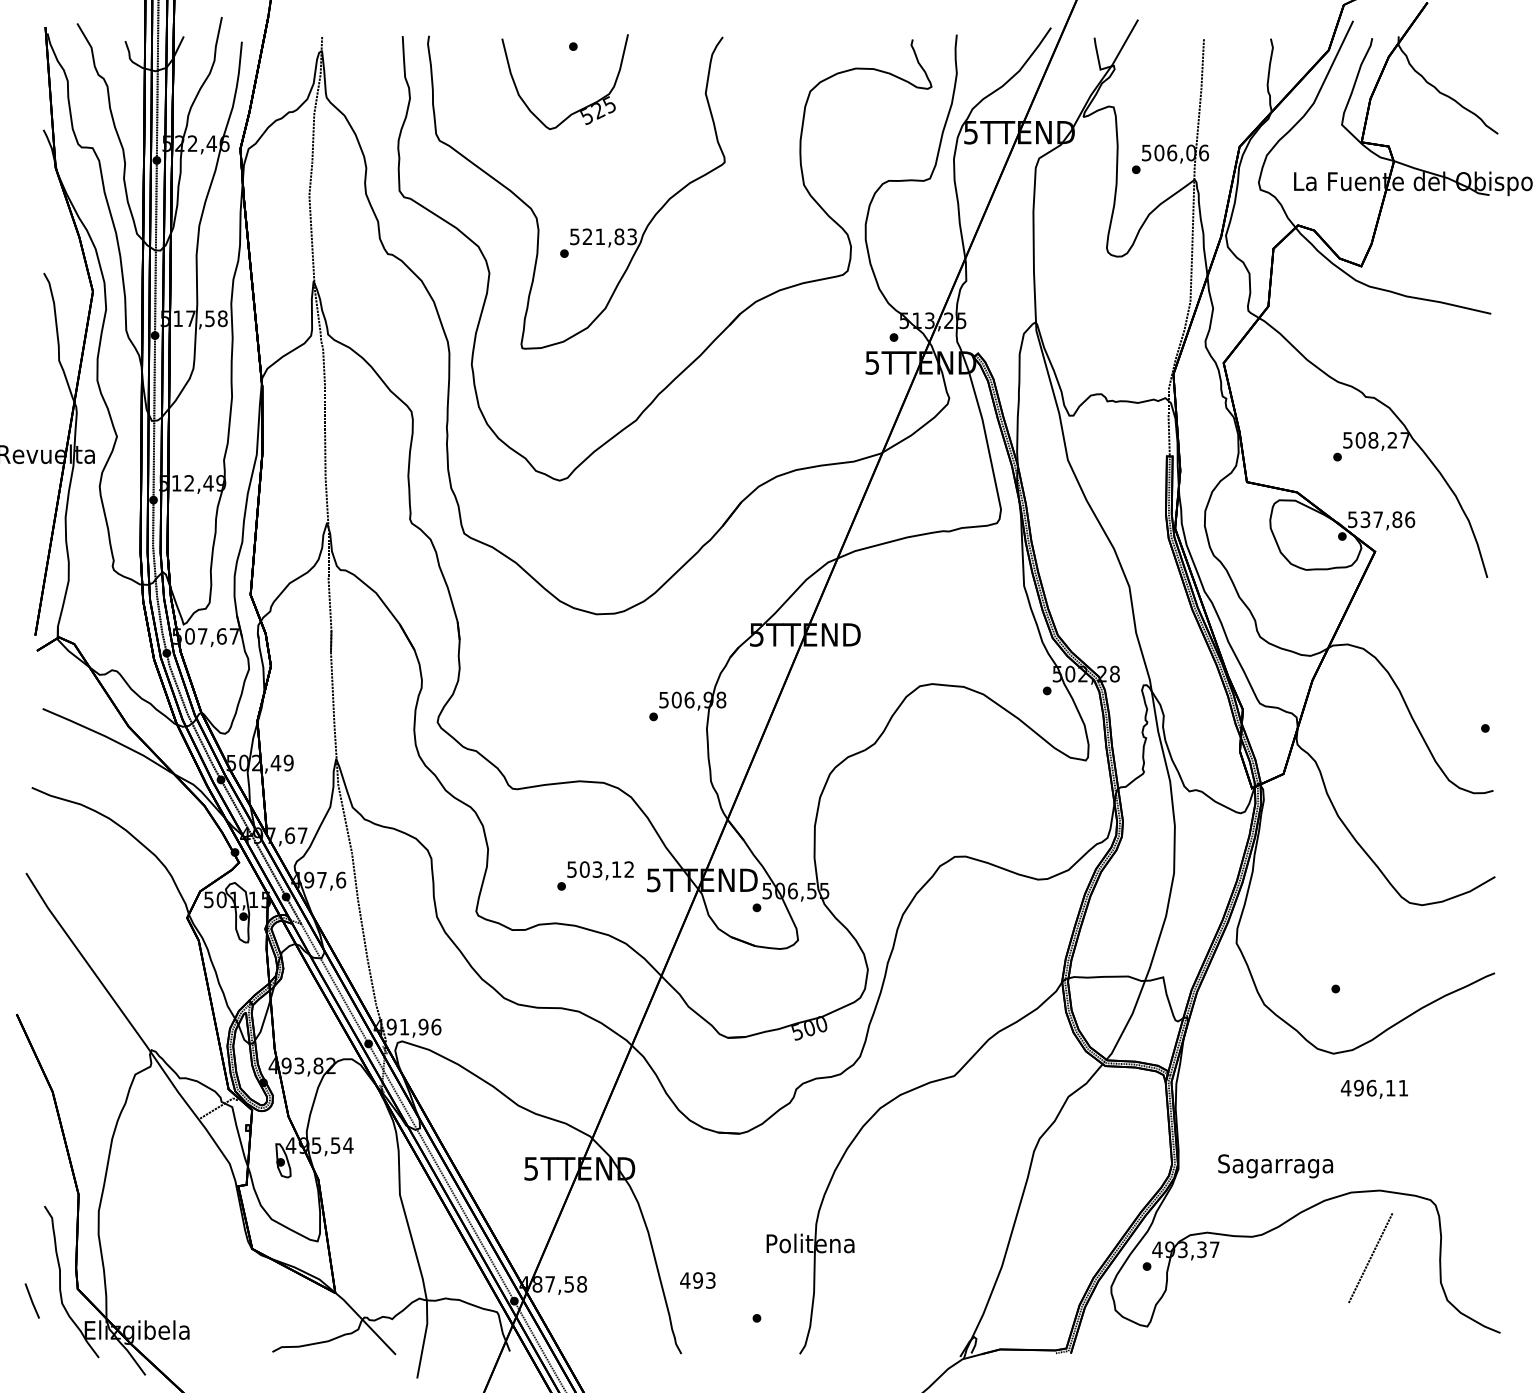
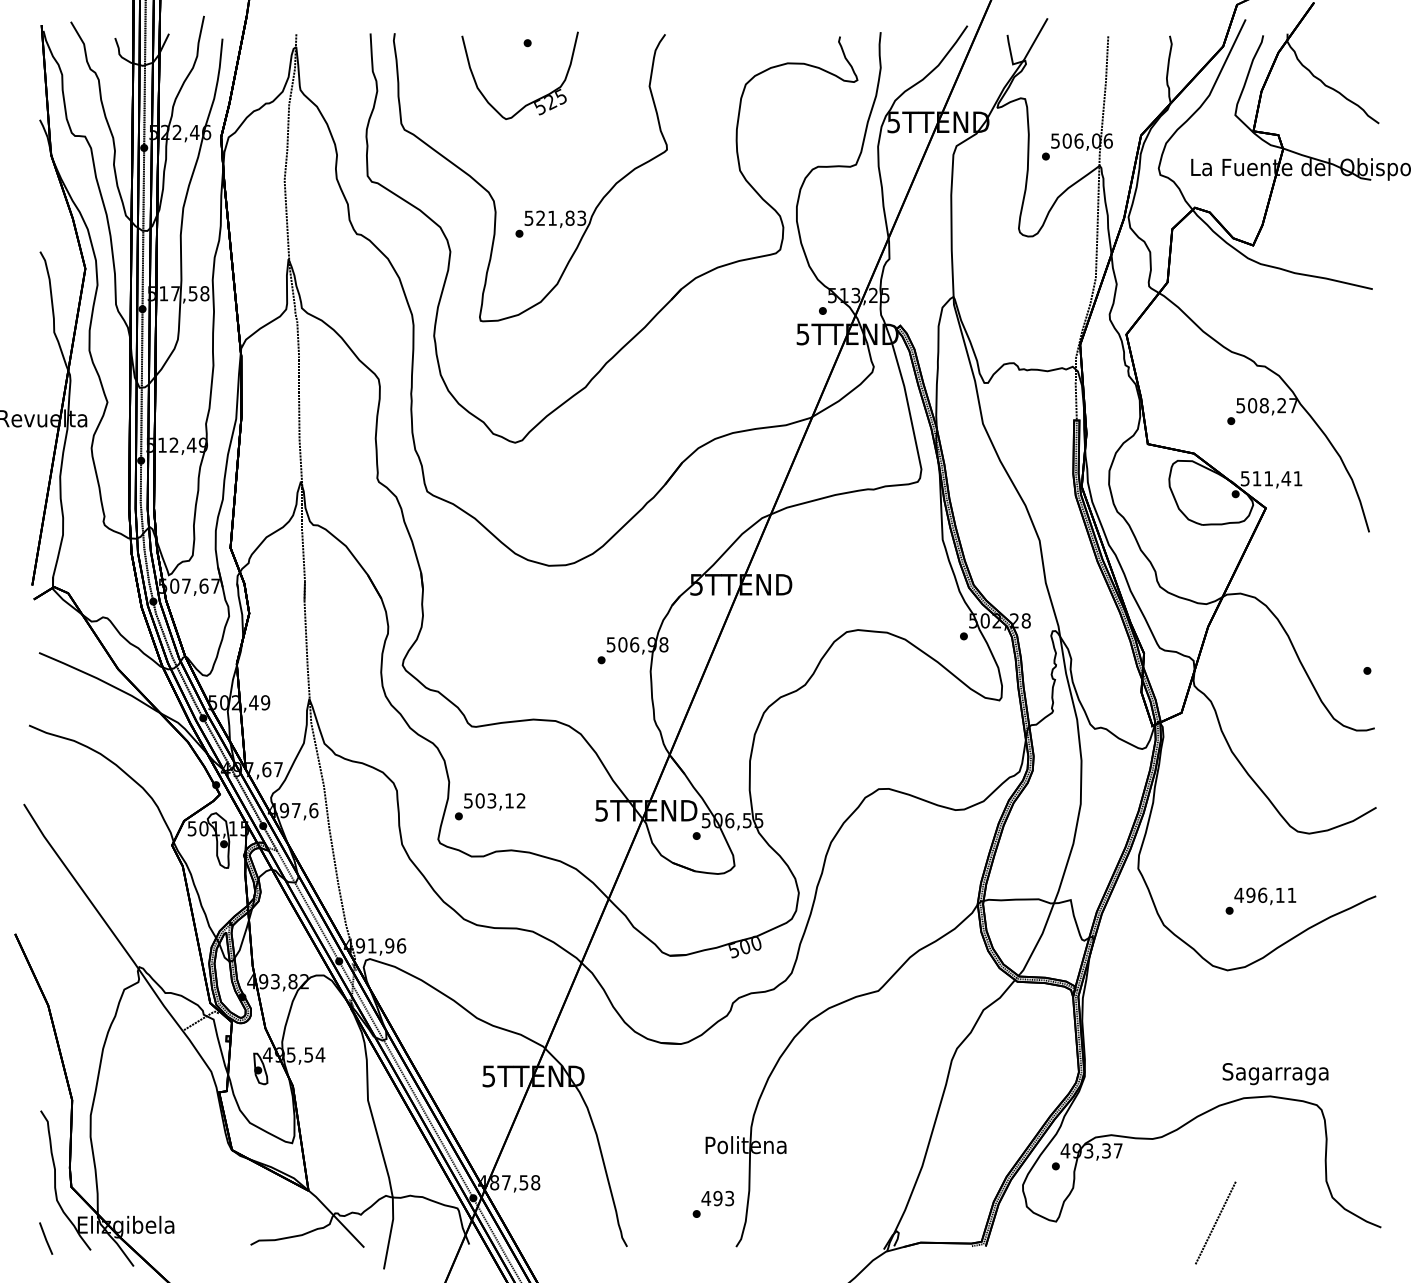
text: (1387, 519) -> (1277, 478), 537,86 -> 511,41
text: (595, 875) -> (490, 806), moved
text: (1373, 1088) -> (1264, 895), moved
text: (1275, 1166) -> (1275, 1074), moved
line: (1370, 1258) -> (1215, 1223), moved
text: (697, 1280) -> (717, 1198), moved
line: (31, 1300) -> (45, 1238), moved

